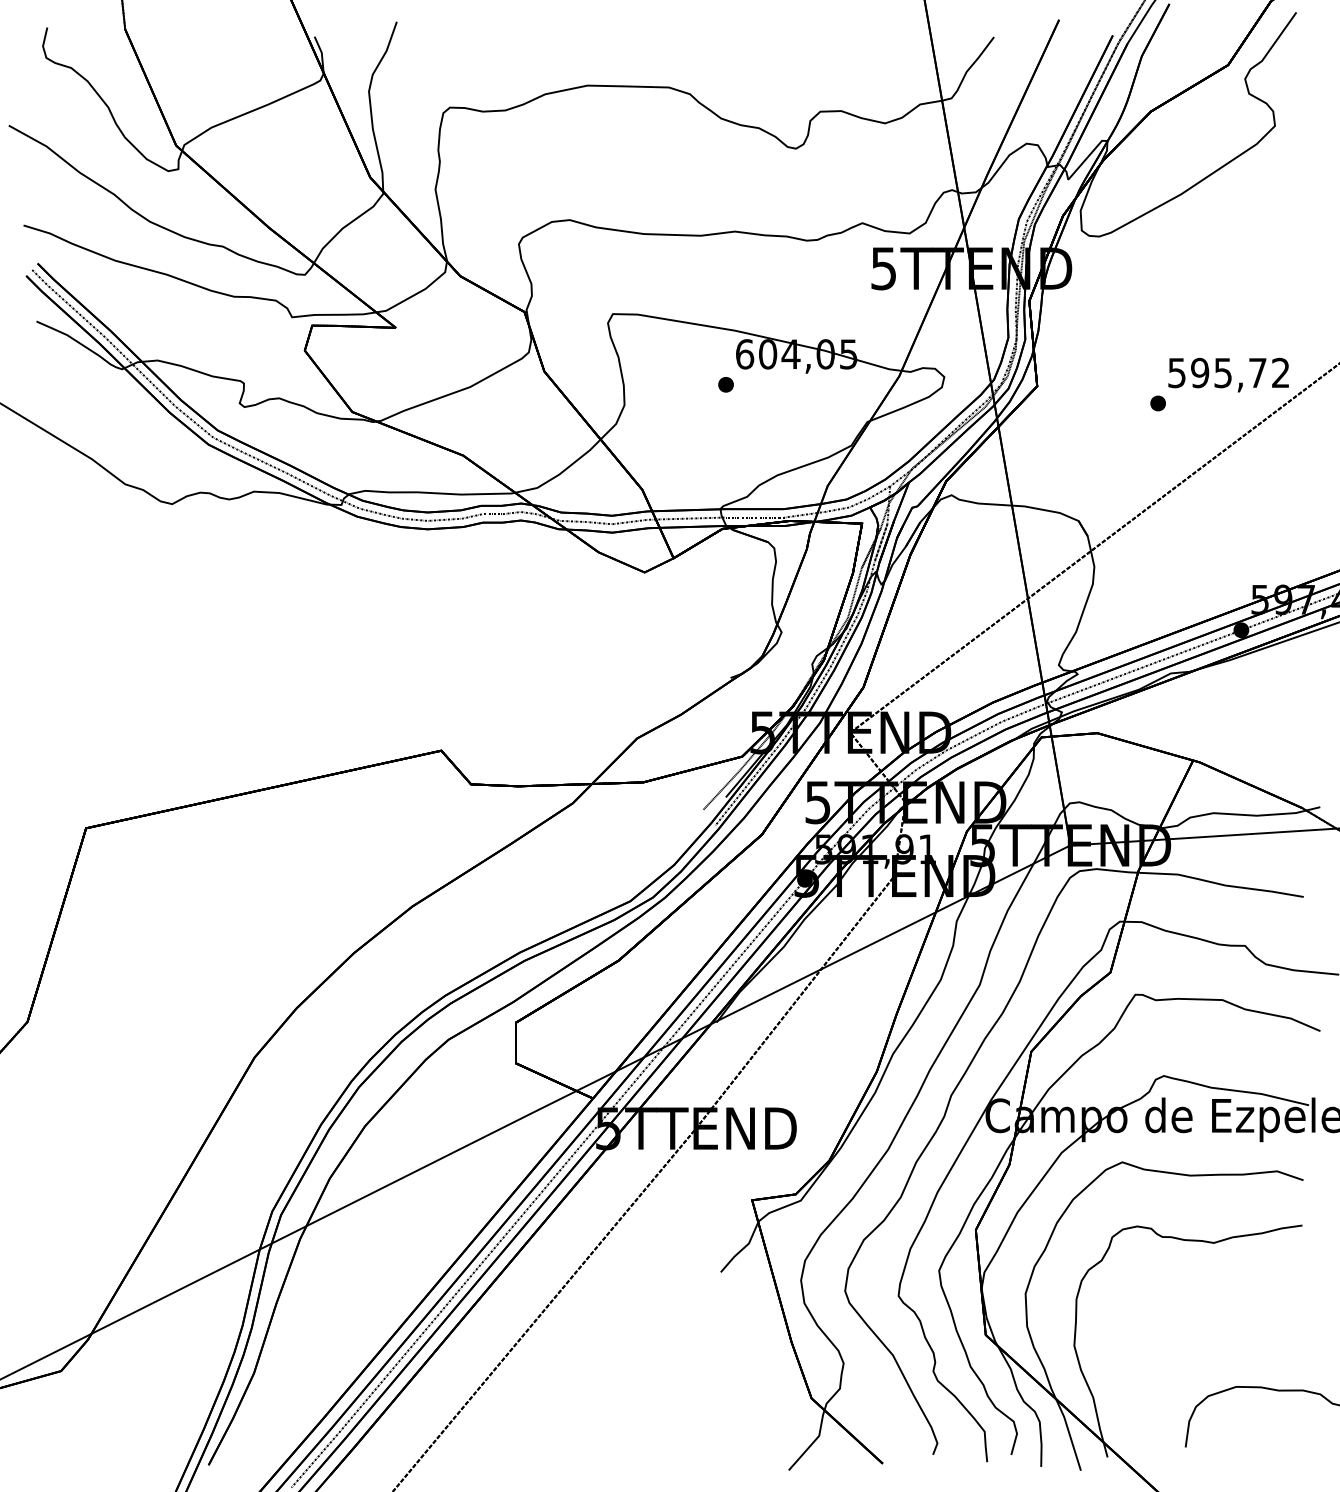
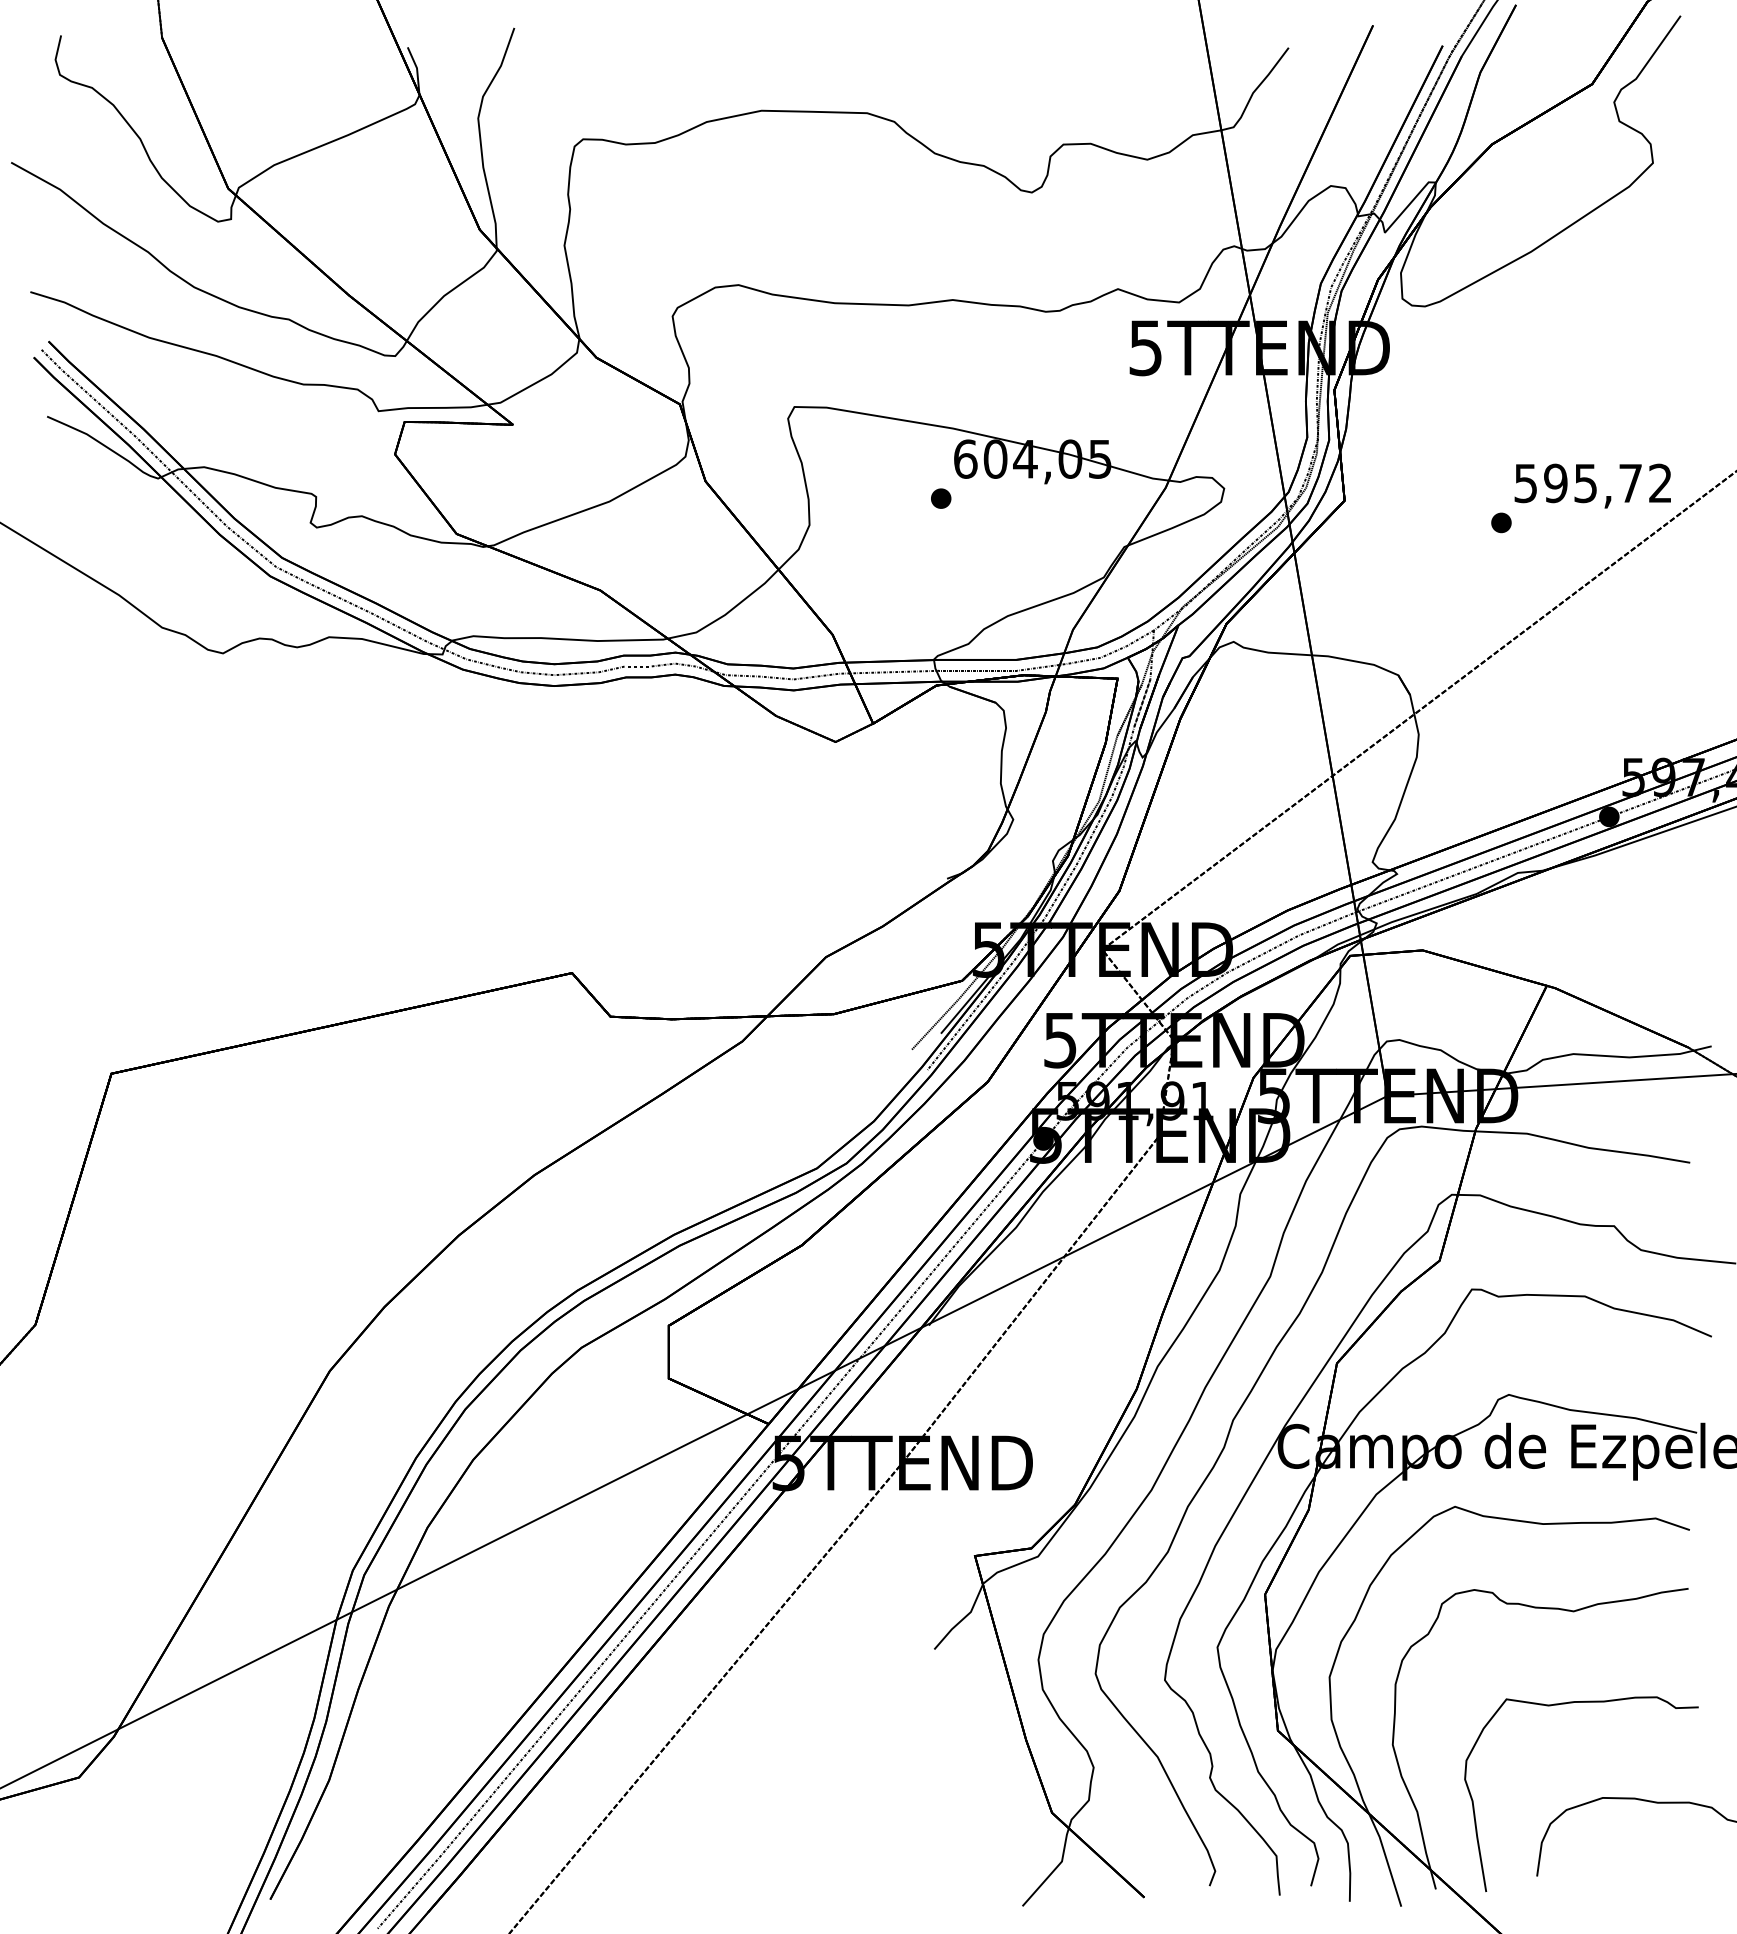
part: (1211, 1314) -> (1570, 1704), added

